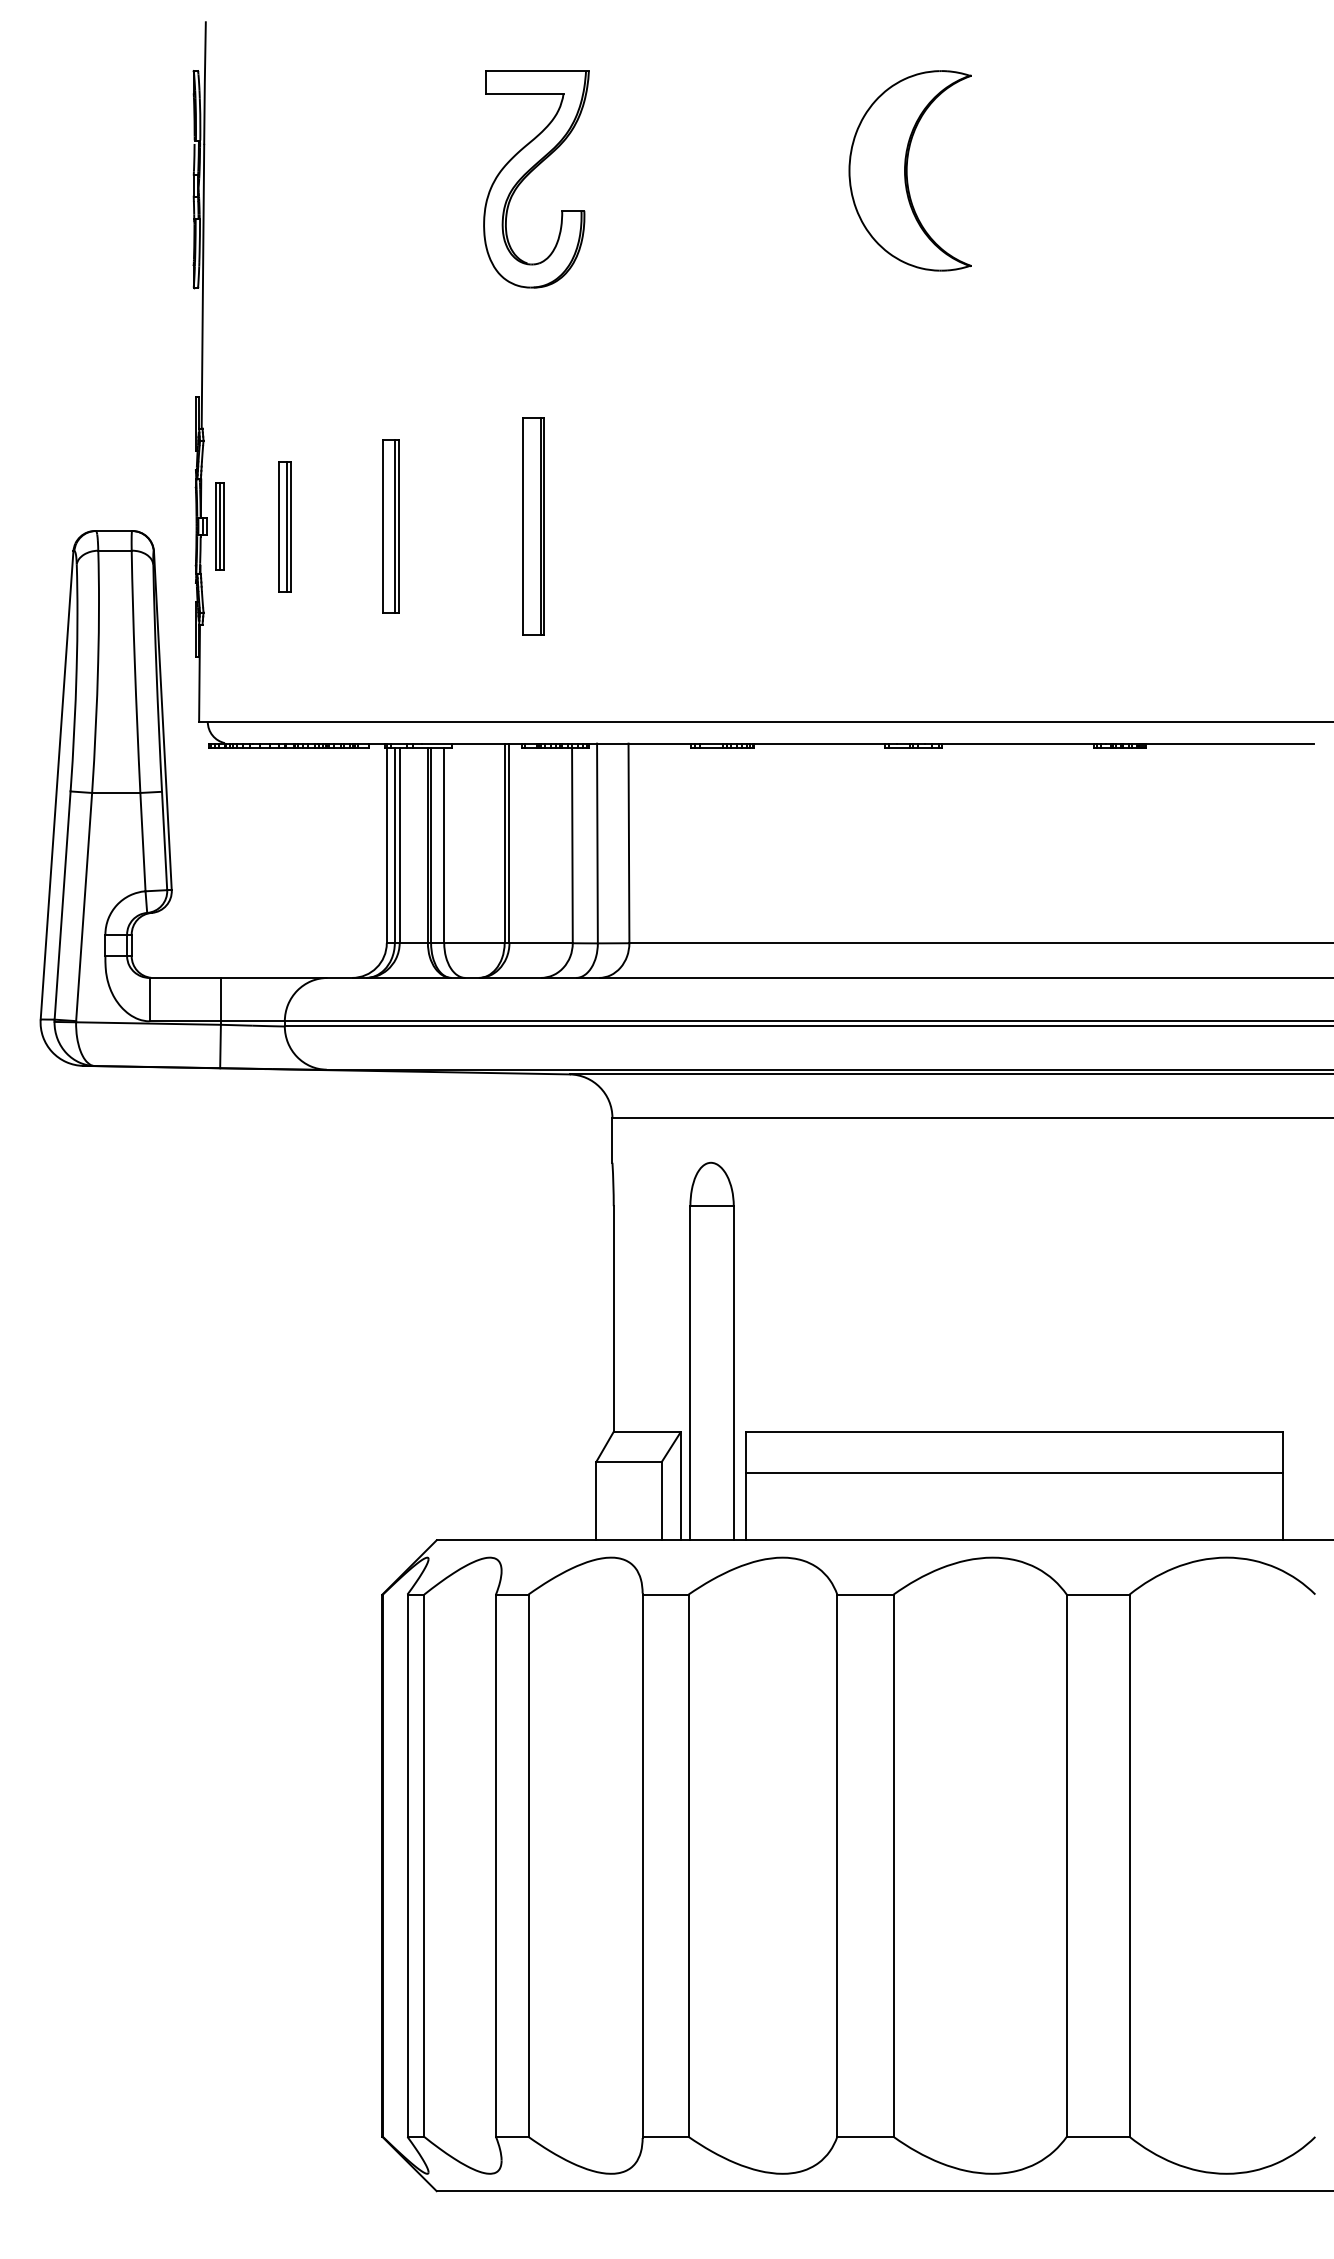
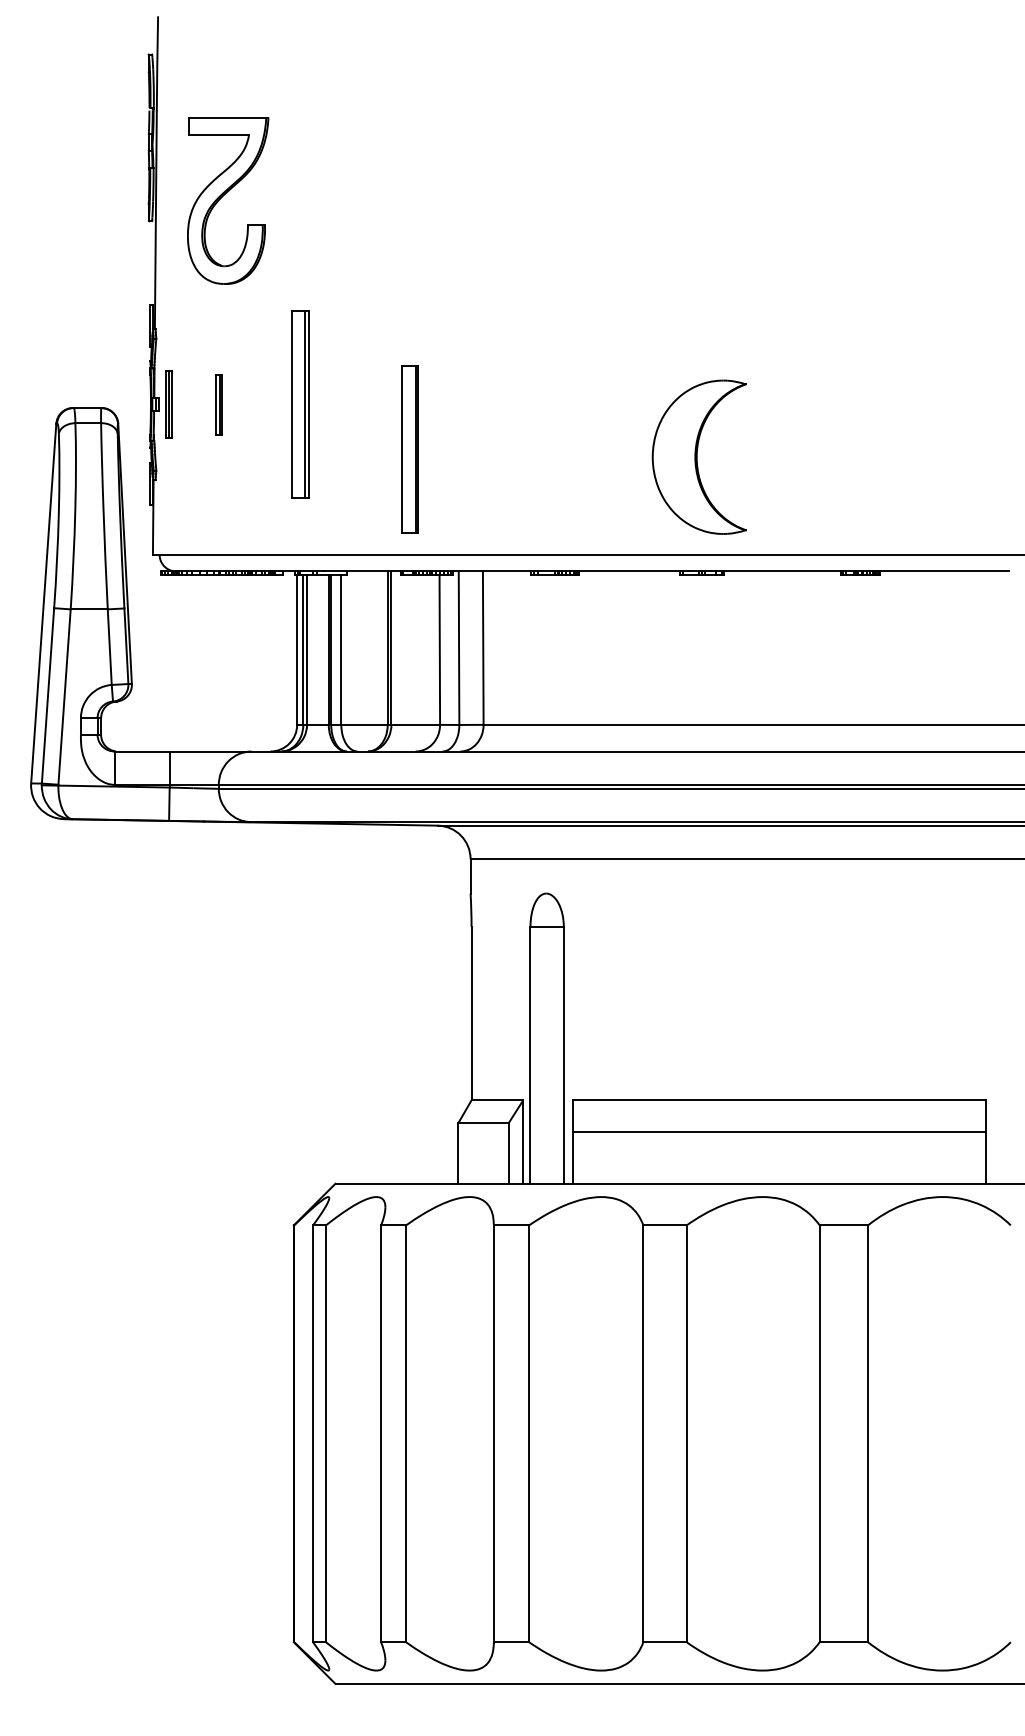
part: (909, 169) -> (698, 456), moved
part: (531, 172) -> (224, 195), moved
part: (284, 526) -> (218, 404), size x0.6
part: (391, 526) -> (300, 404), size x1.4
part: (532, 526) -> (409, 449), moved

